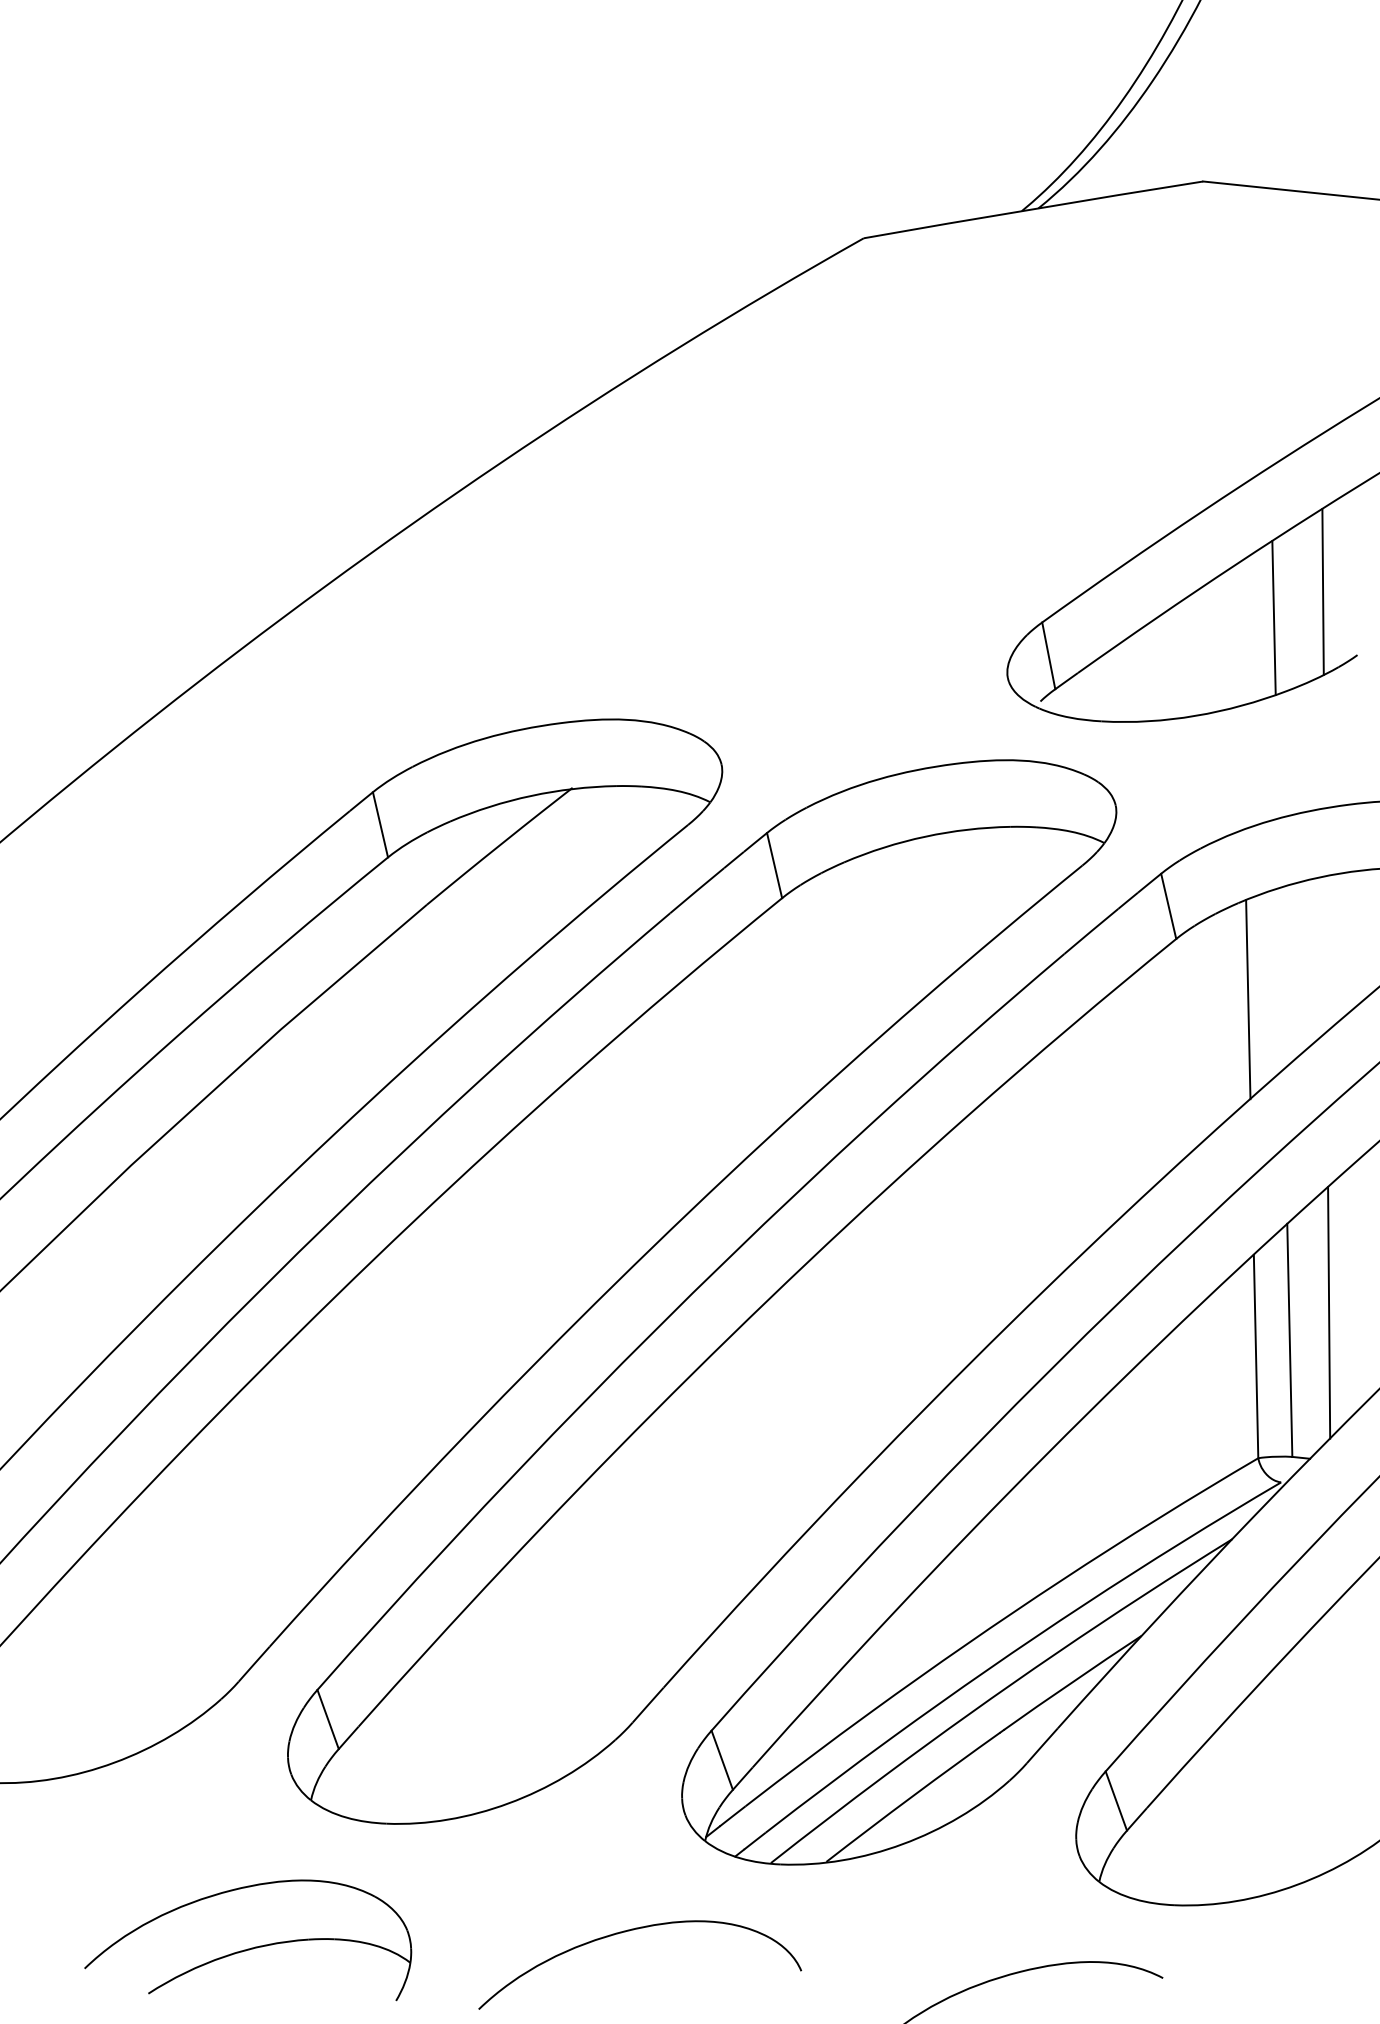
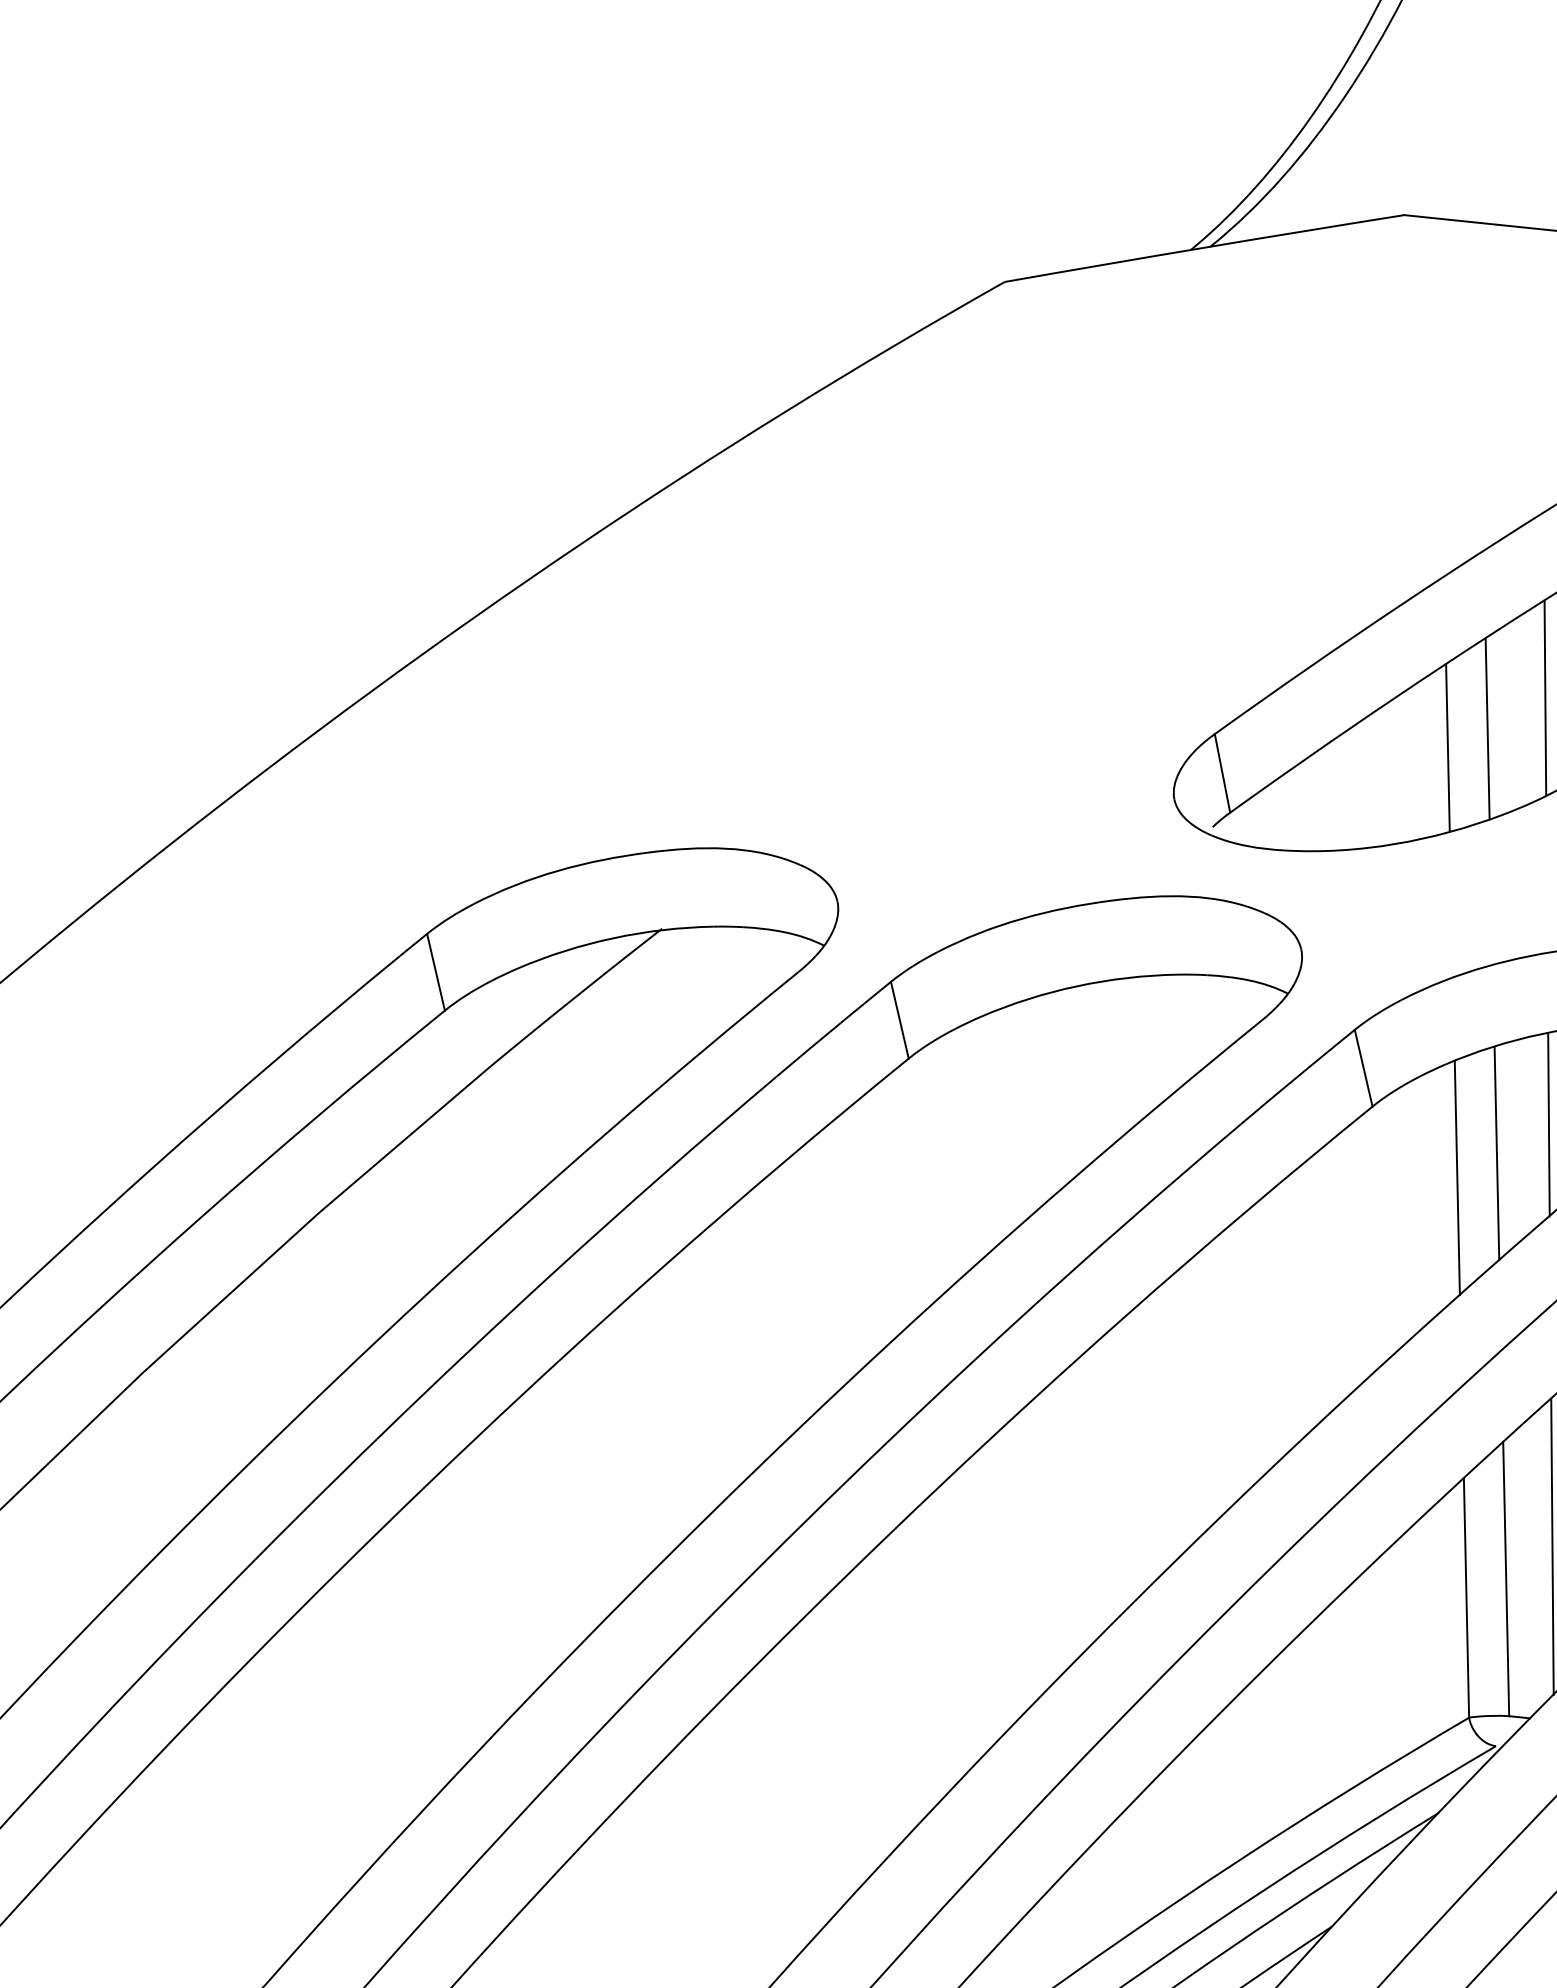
line: (1239, 633) -> (1446, 747), added
line: (1325, 954) -> (1548, 1124), added
line: (1281, 978) -> (1496, 1153), added

